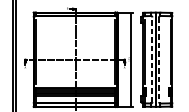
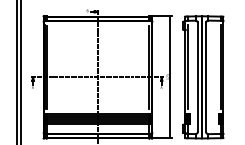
line: (152, 59) -> (197, 77), dashed -> solid
line: (159, 59) -> (206, 77), dashed -> solid

